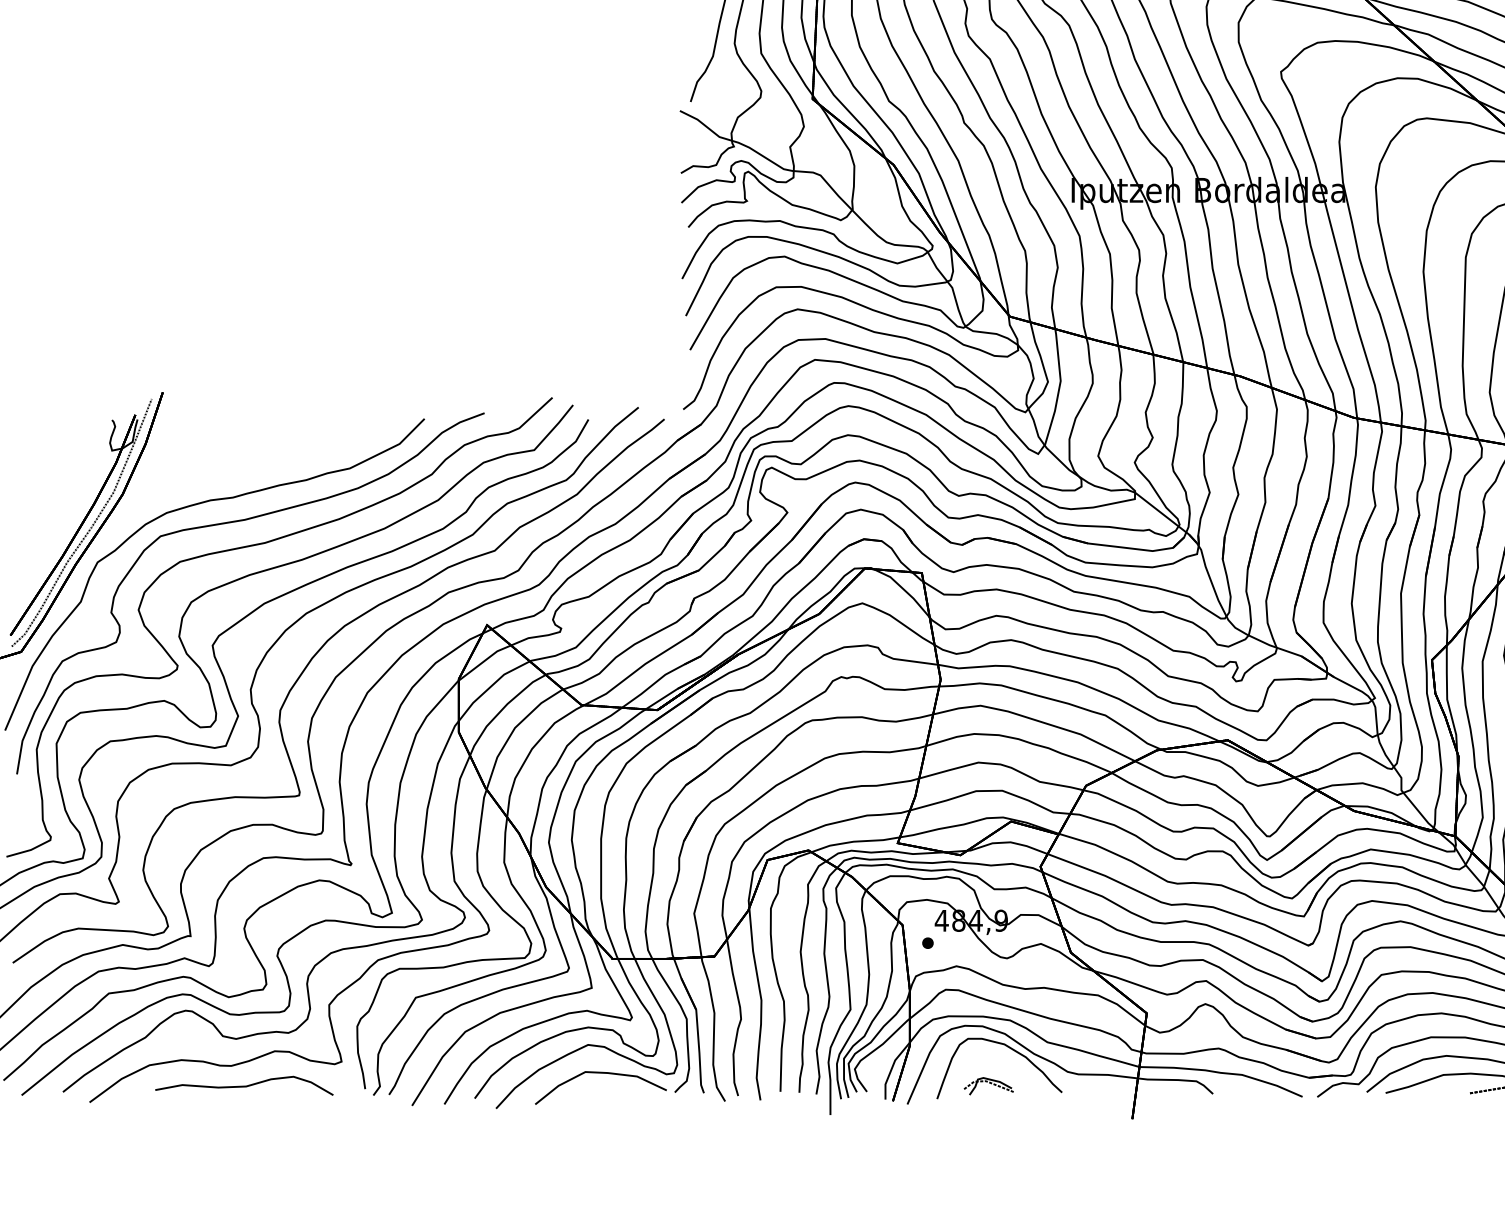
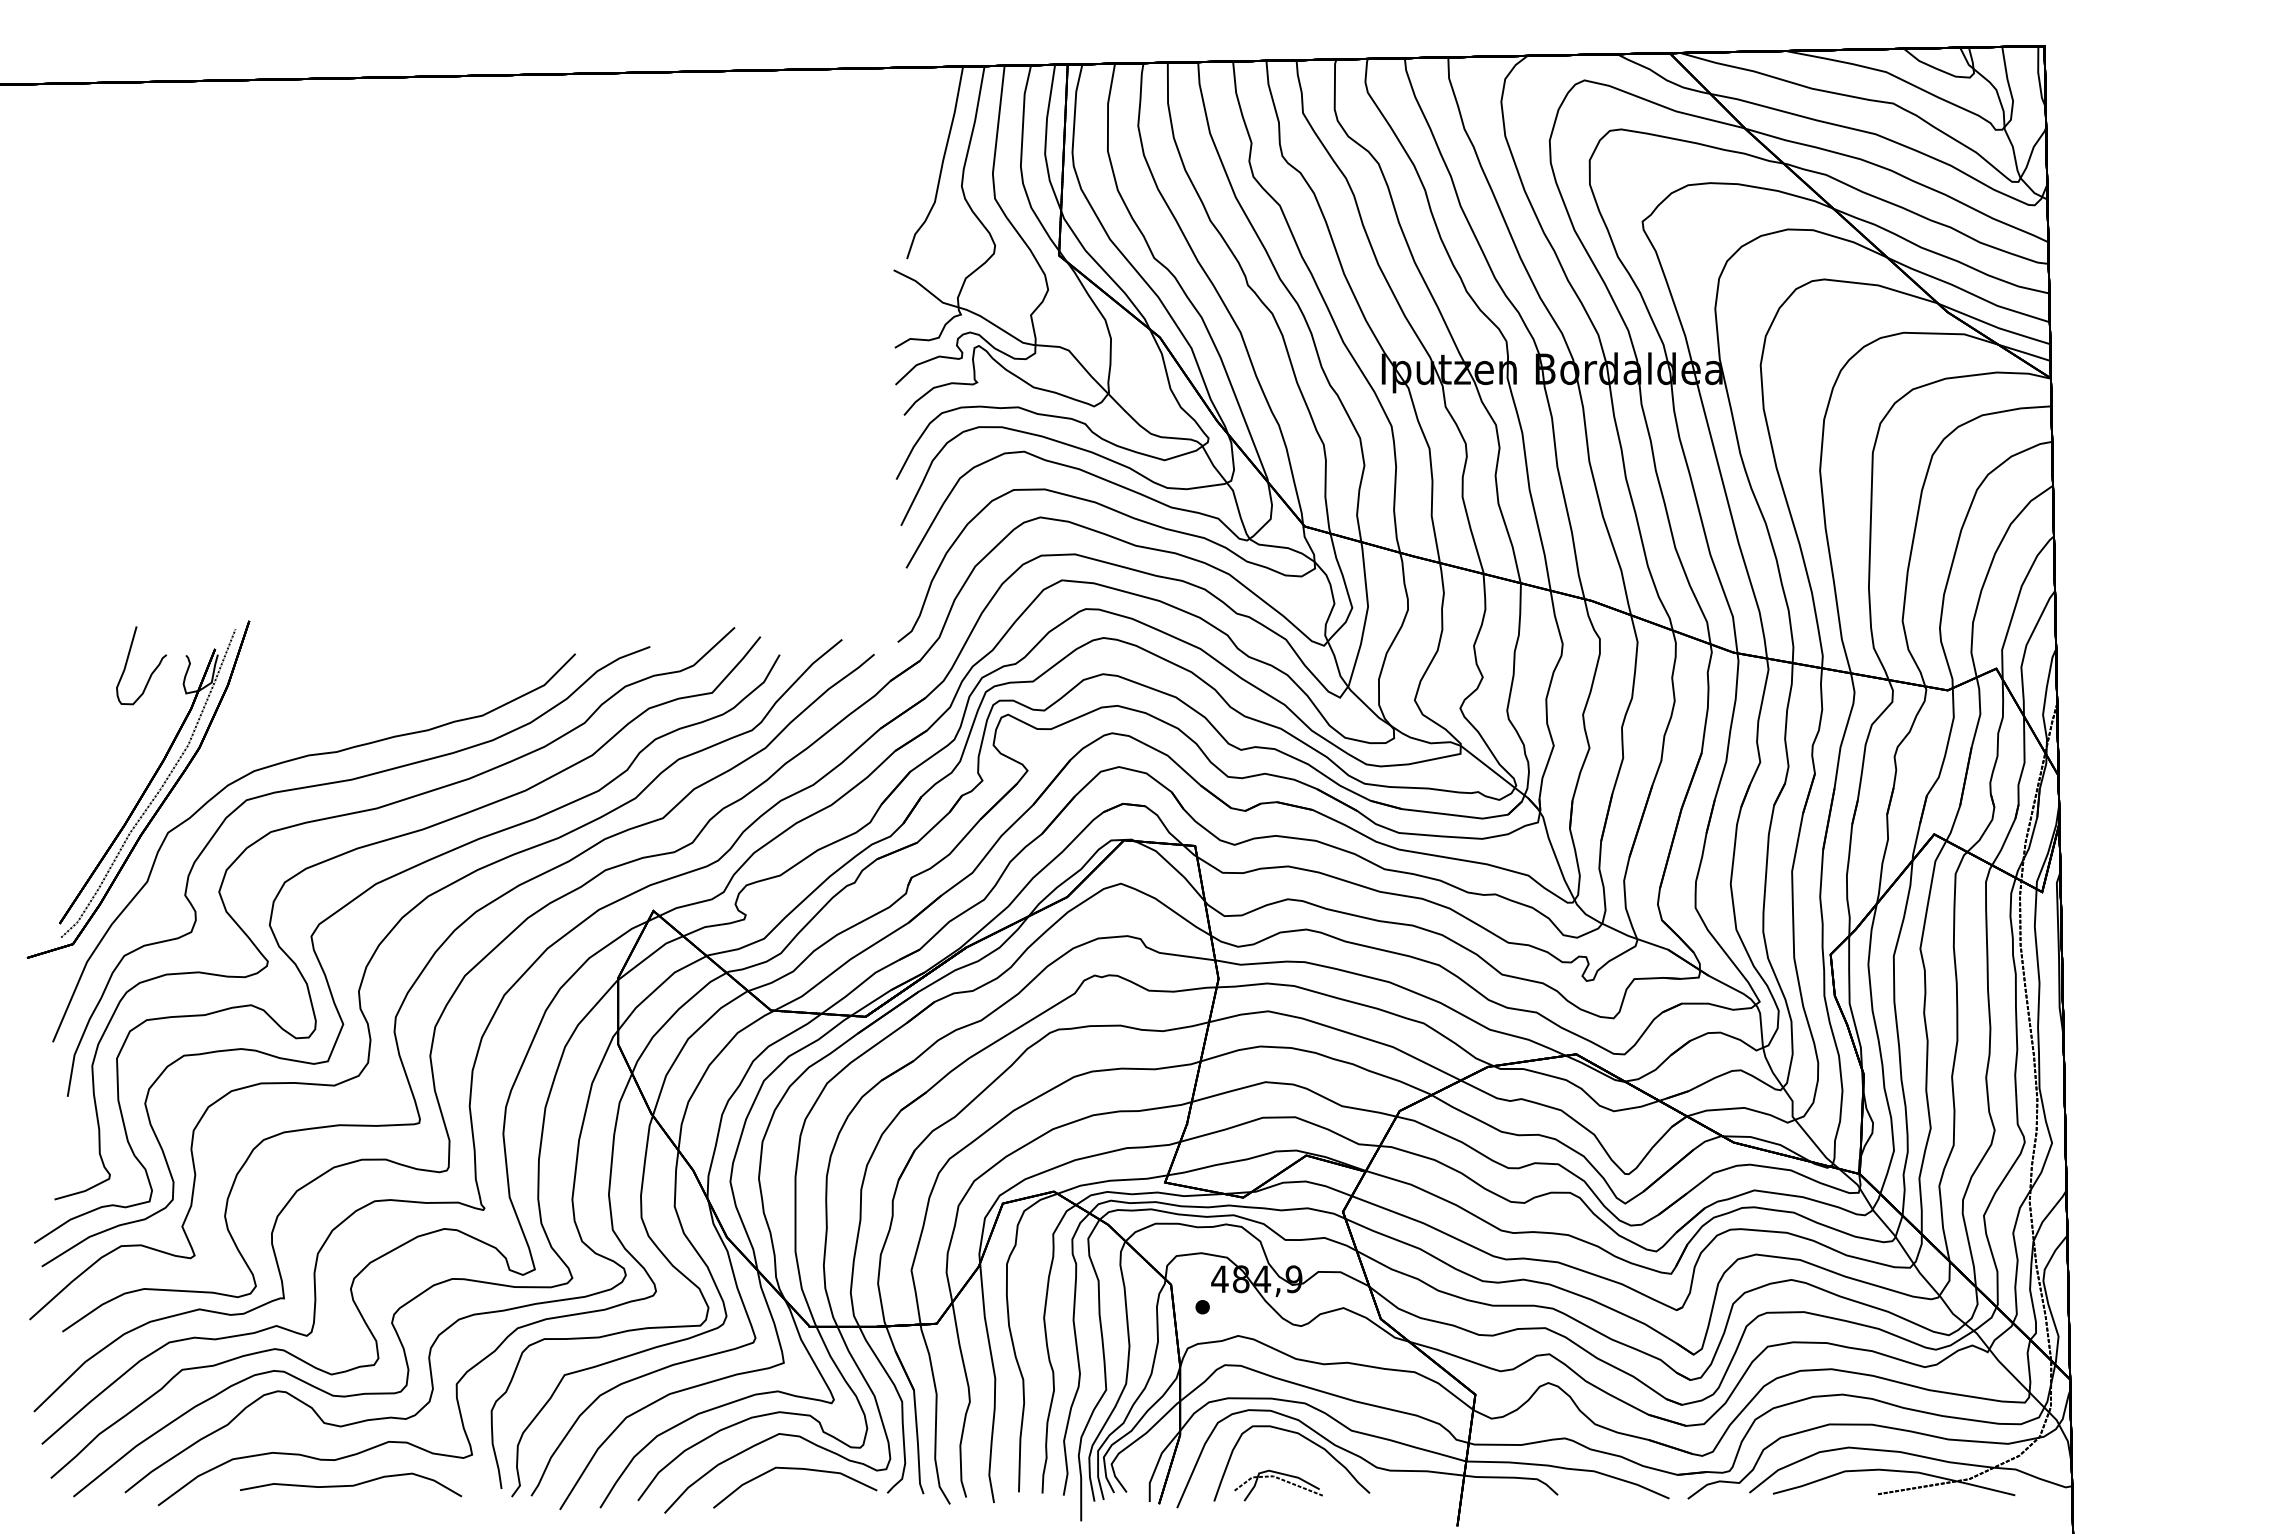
curve: (84, 433) -> (151, 672), added
part: (988, 1086) -> (1278, 1485), size x1.43

